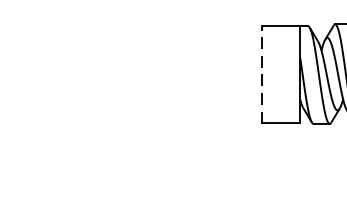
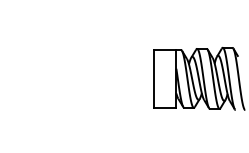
line: (261, 74) -> (153, 78), dashed -> solid

